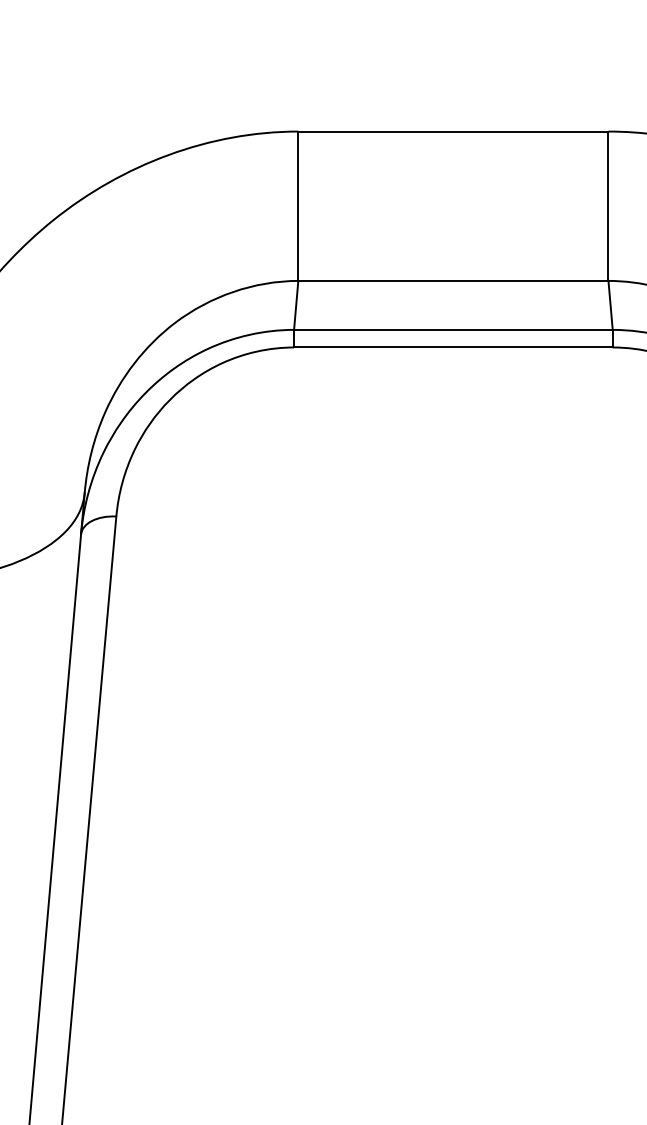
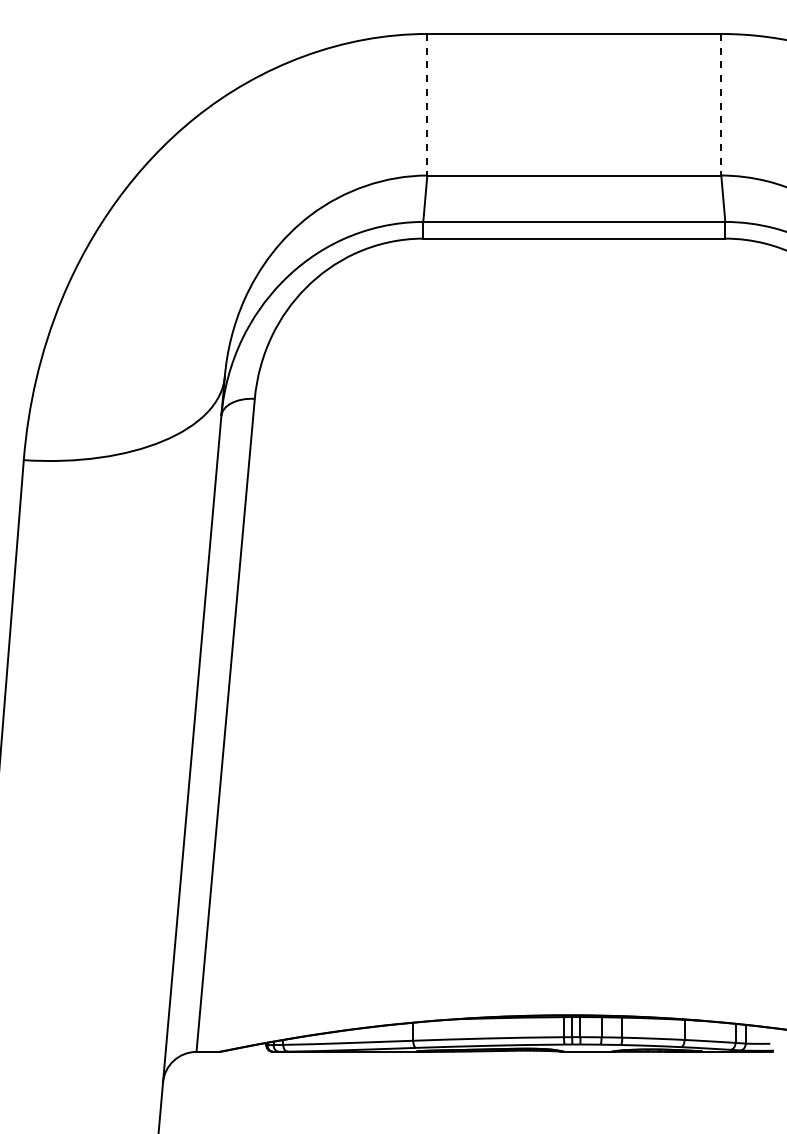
line: (298, 205) -> (427, 104), solid -> dashed
line: (608, 205) -> (721, 104), solid -> dashed

